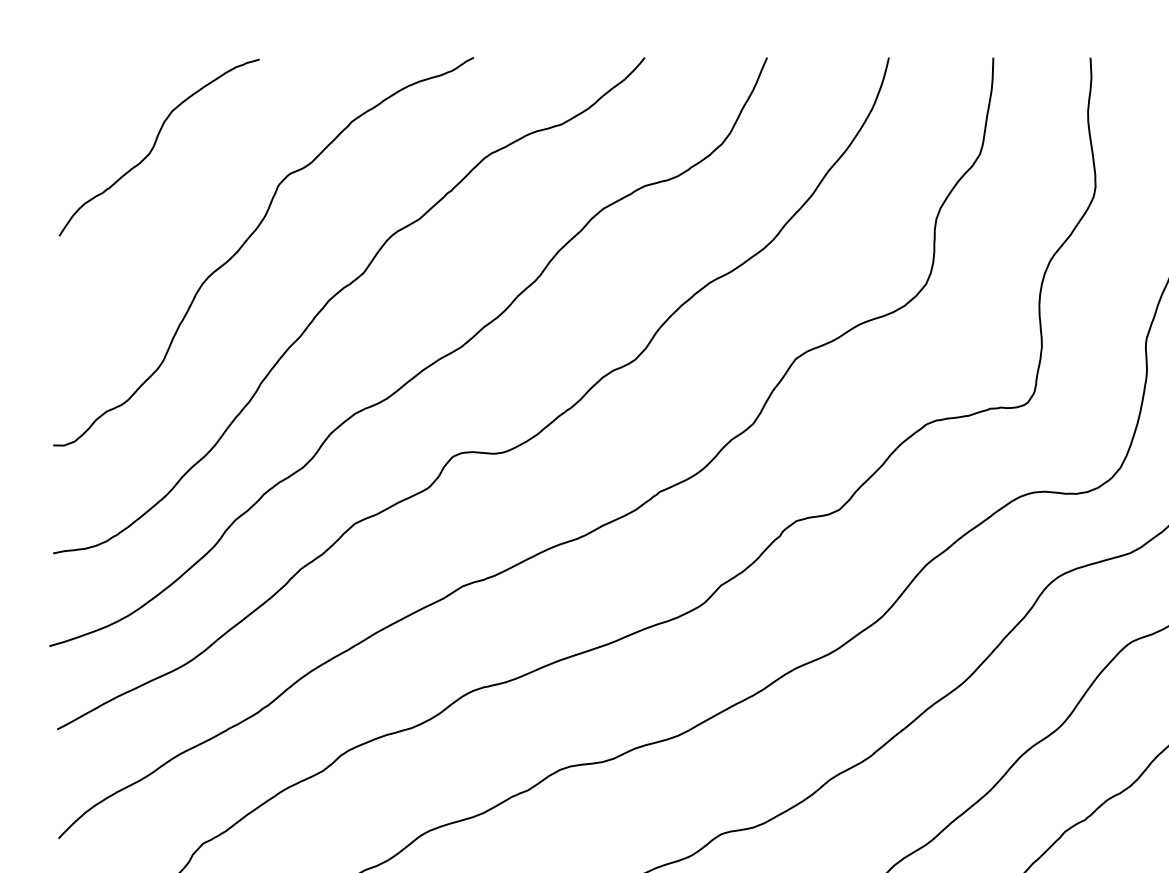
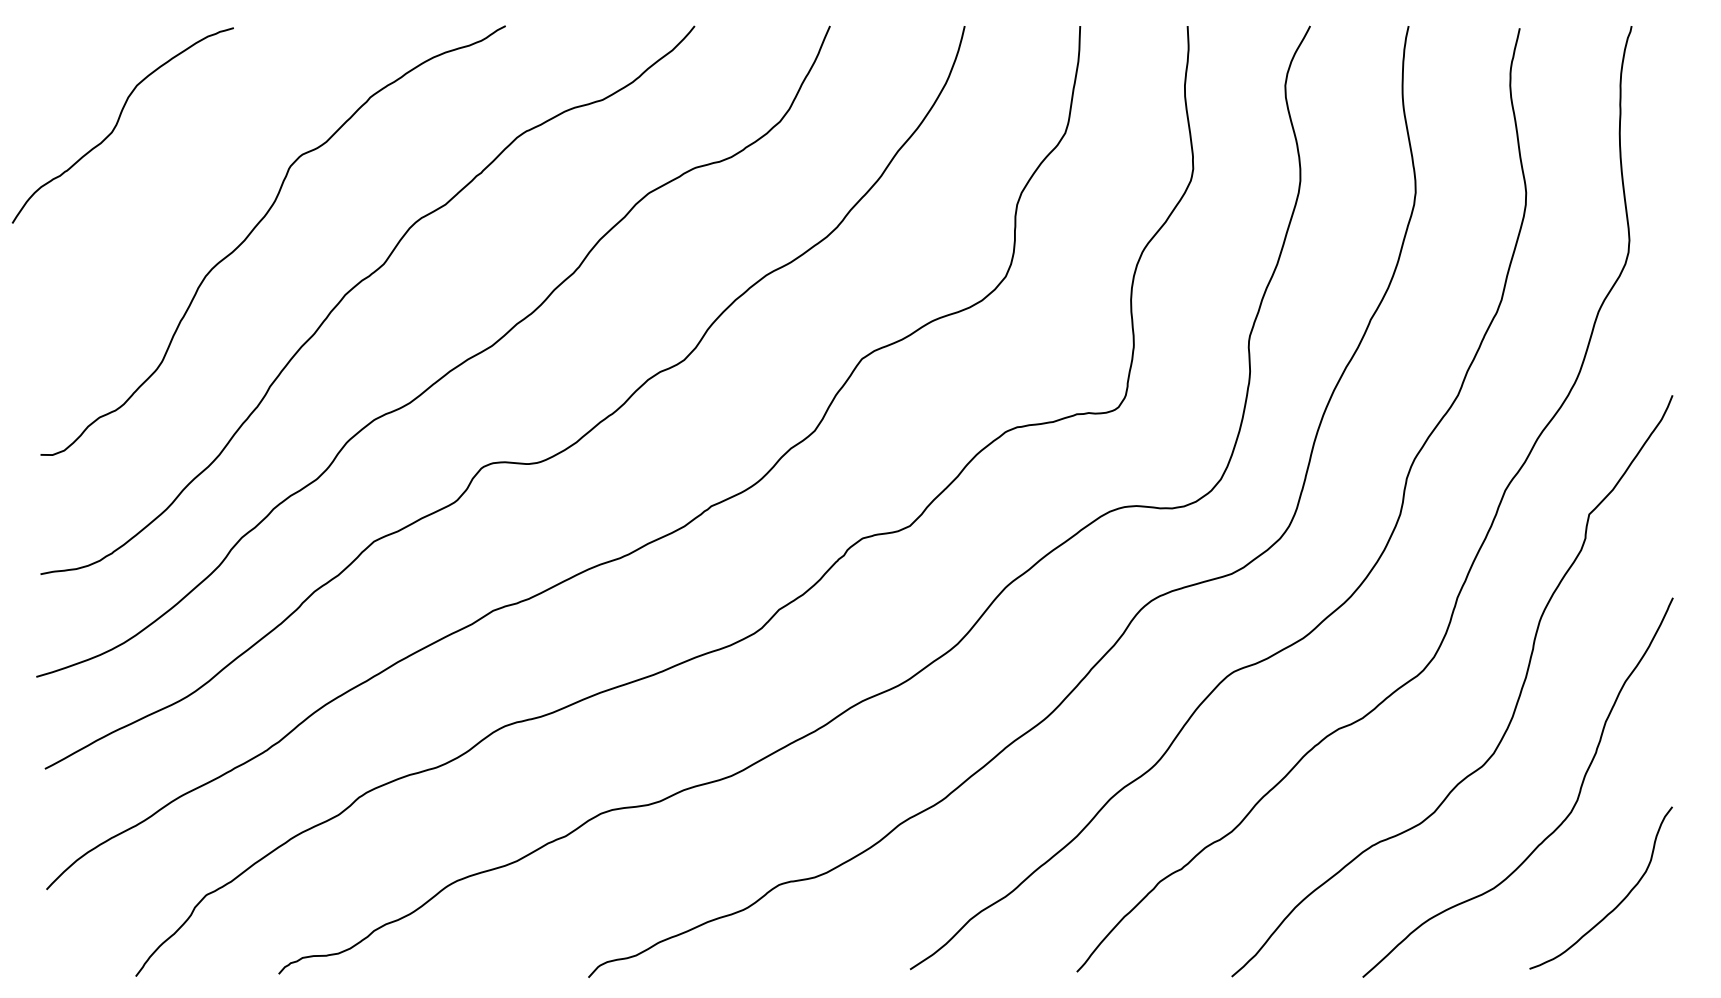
curve: (155, 144) -> (118, 122), moved

